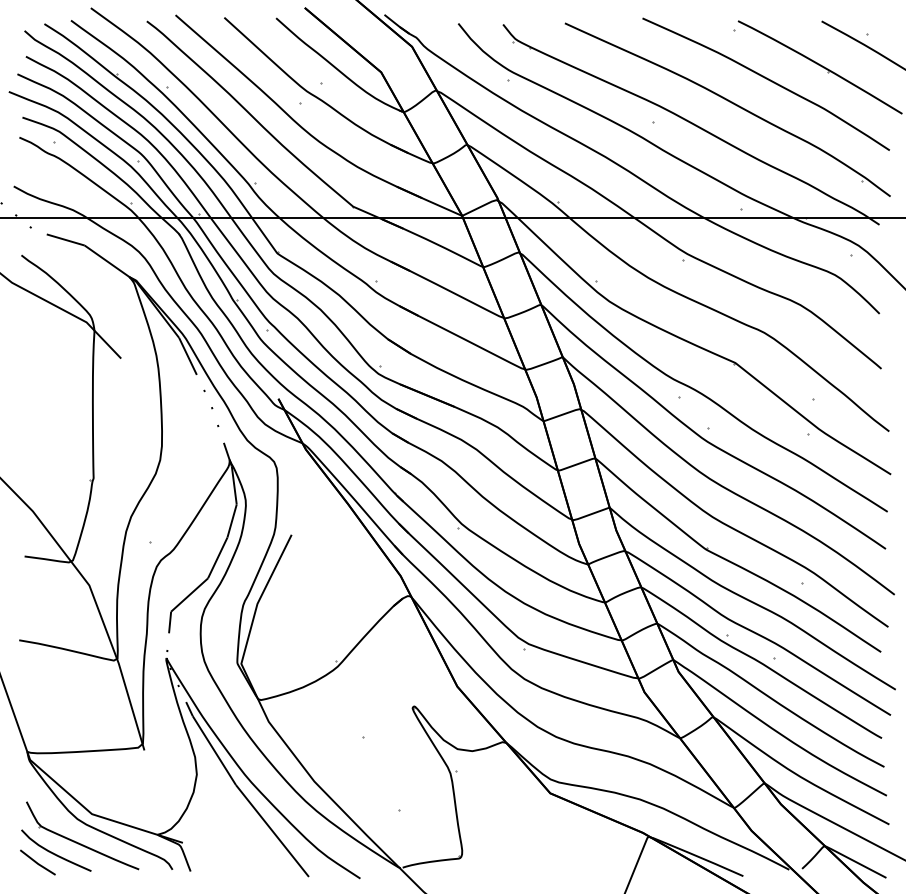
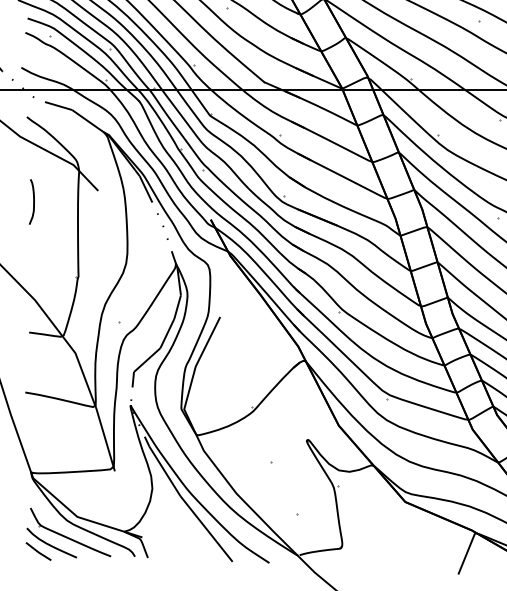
curve: (30, 373) -> (33, 201), added

